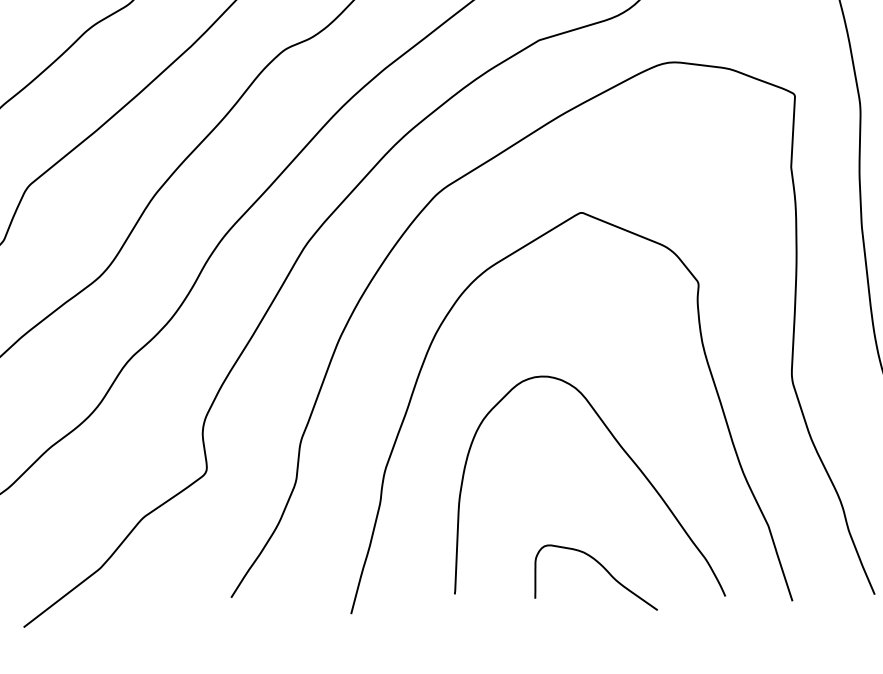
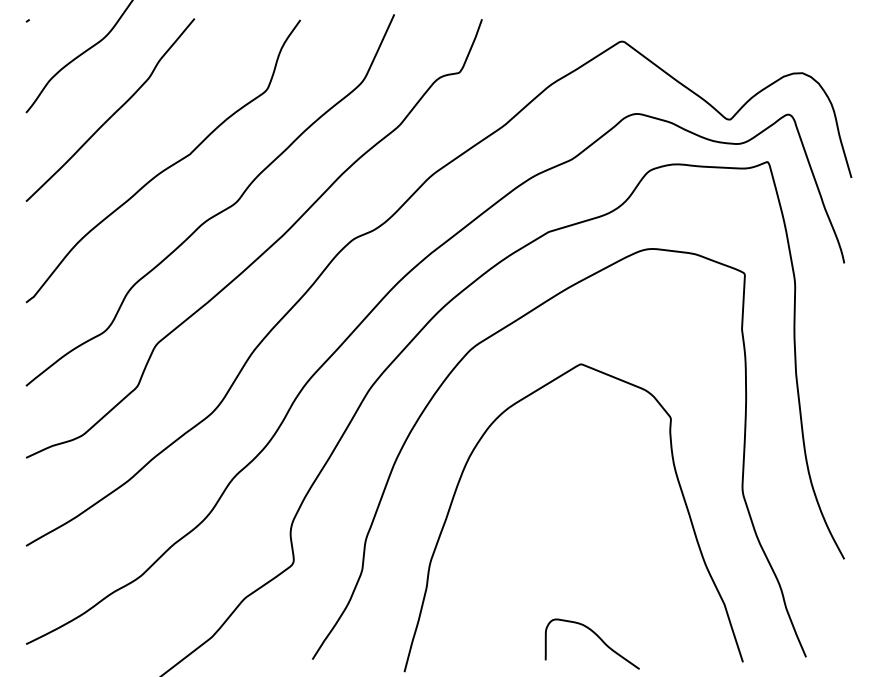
curve: (626, 455) -> (615, 550), removed

